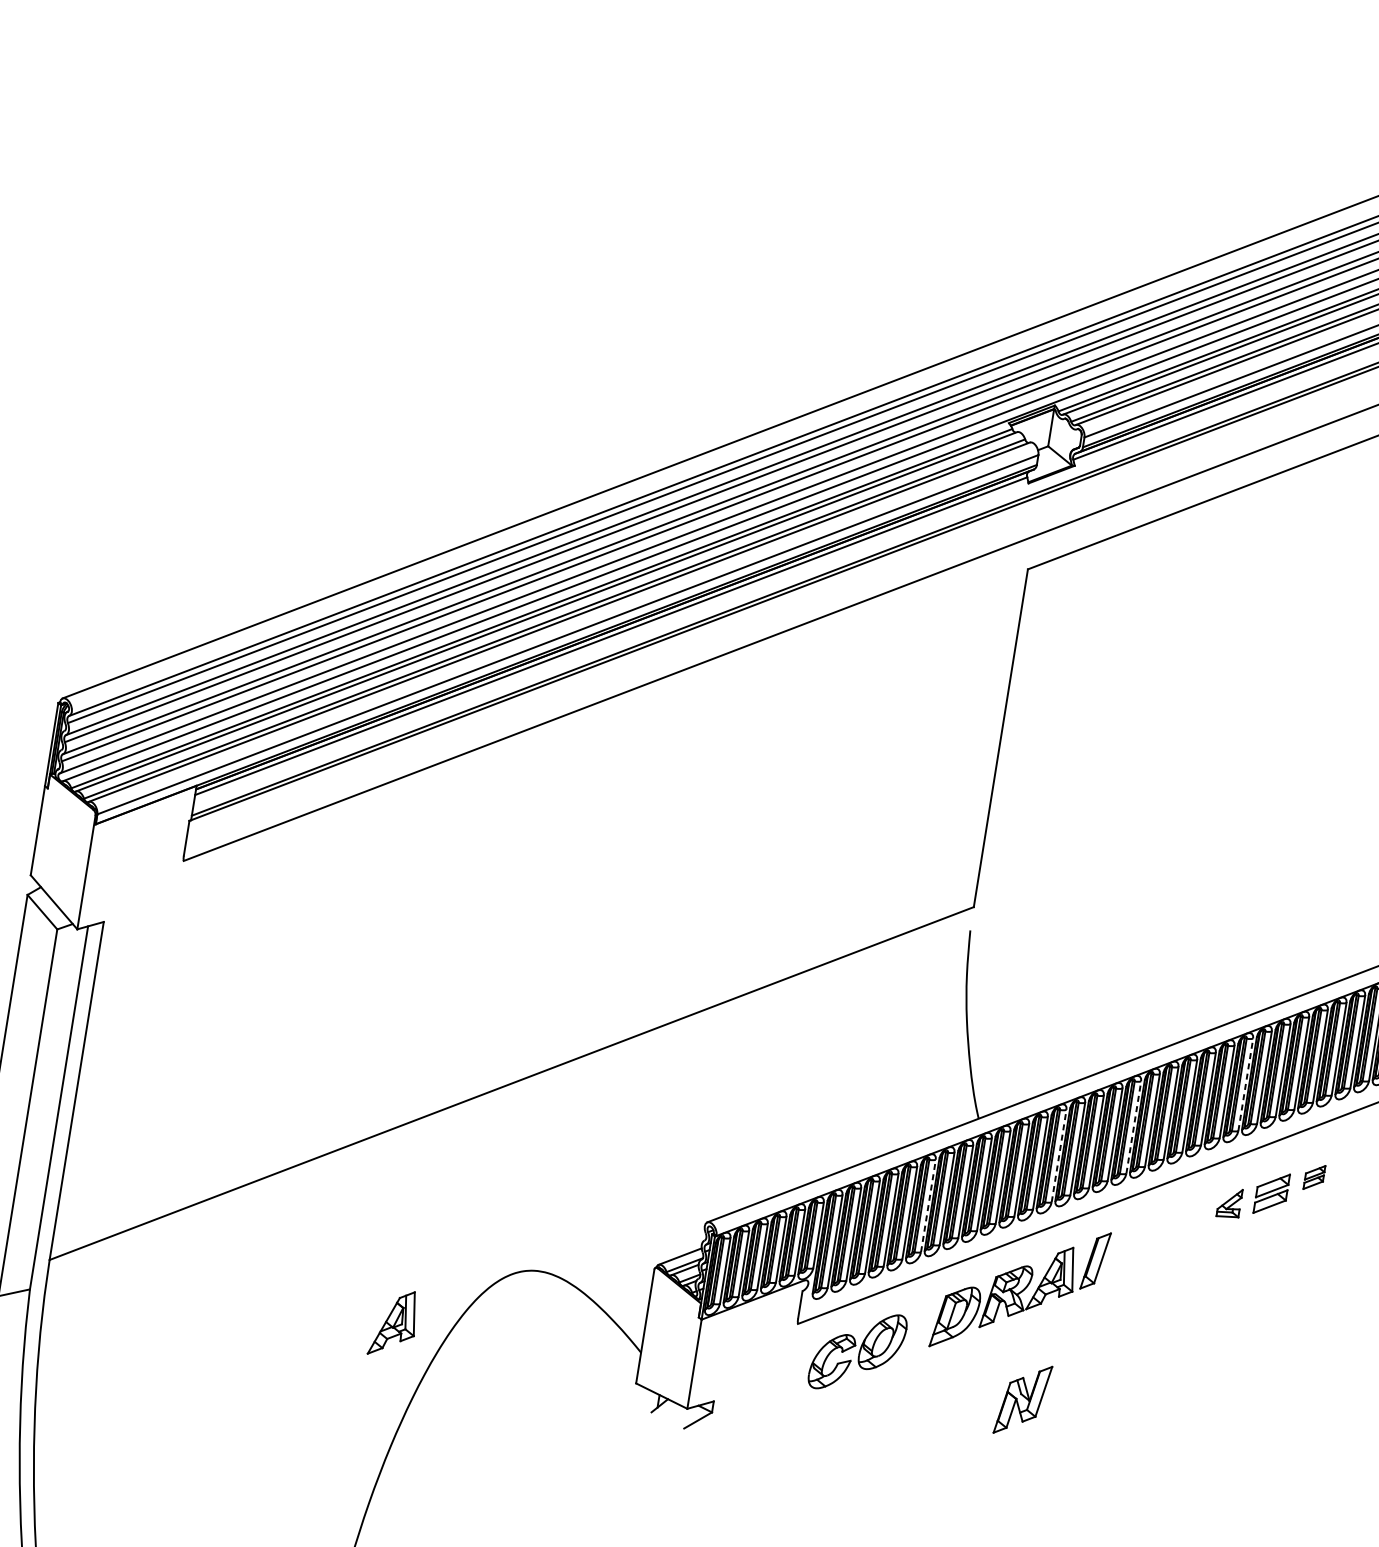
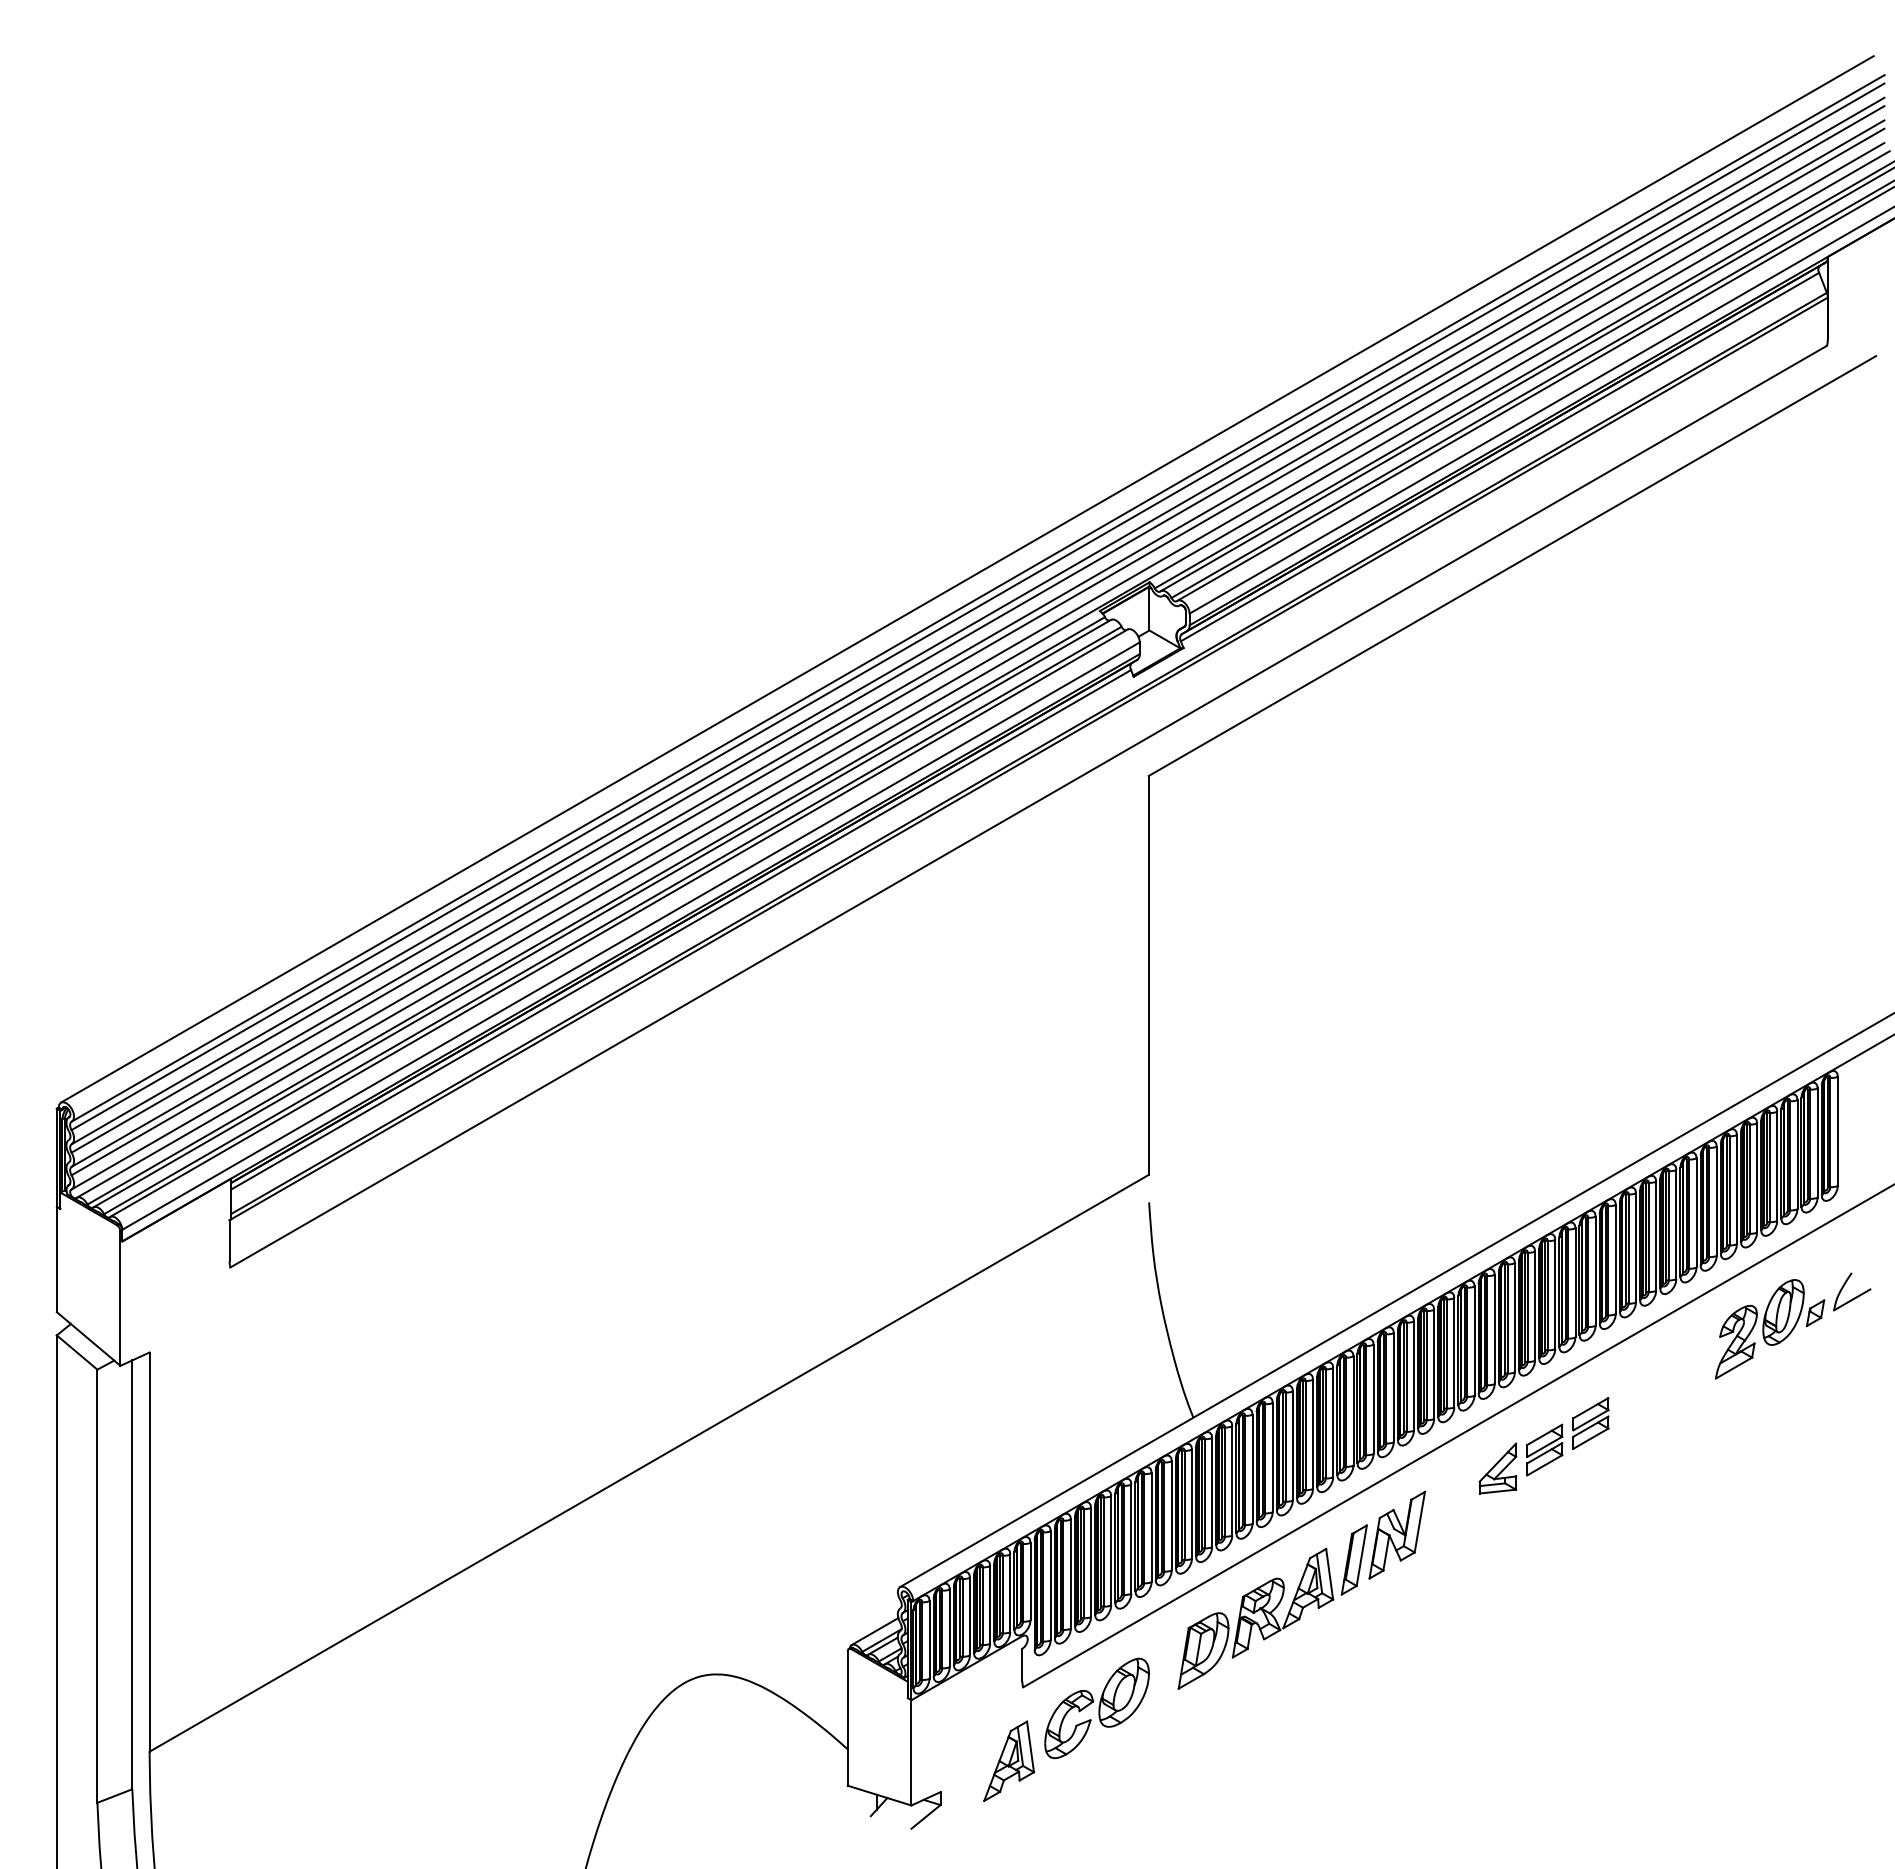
line: (1245, 1084) -> (1494, 1329), dashed -> solid
line: (1133, 1127) -> (1373, 1399), dashed -> solid
line: (1058, 1155) -> (1292, 1445), dashed -> solid
part: (1314, 1177) -> (1590, 1423), size x1.67
part: (1229, 1202) -> (1497, 1468), size x1.43
line: (928, 1206) -> (1151, 1527), dashed -> solid
part: (394, 1322) -> (1009, 1760), moved
part: (1022, 1399) -> (1396, 1534), moved

